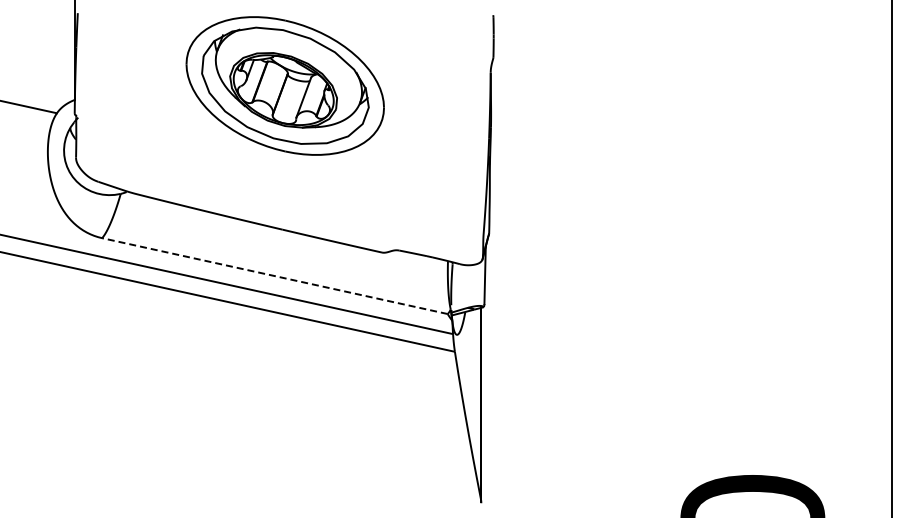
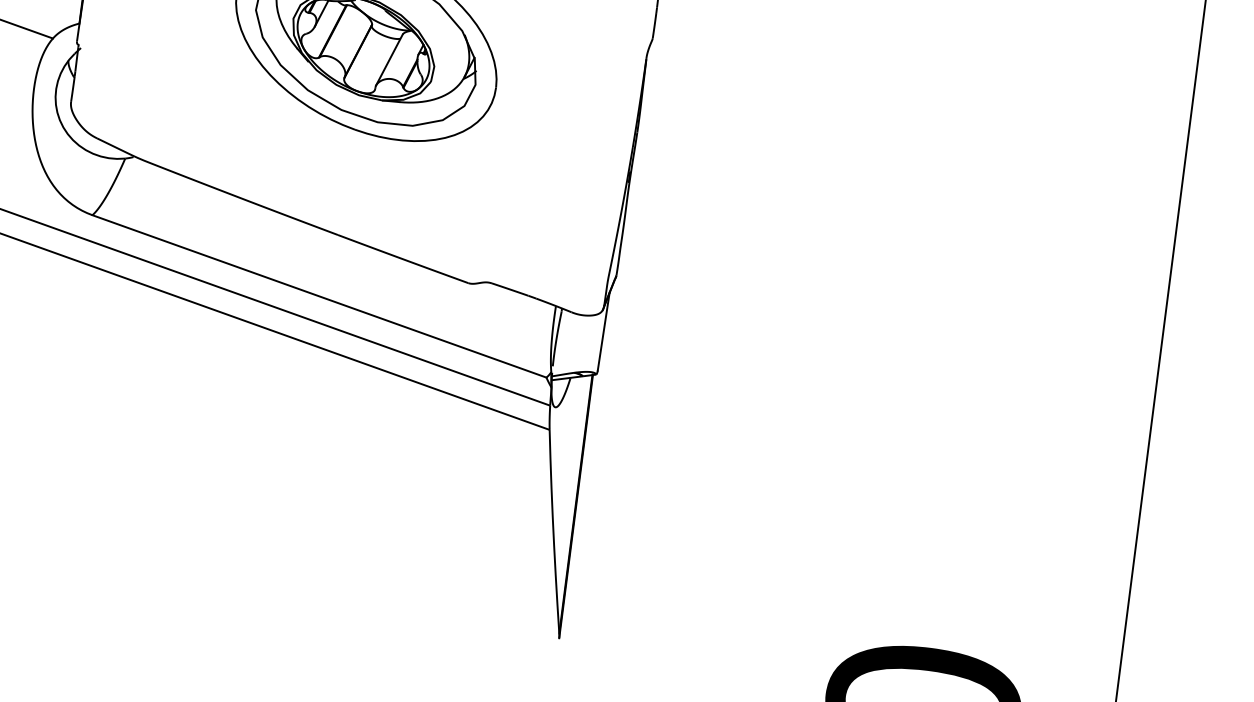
line: (274, 276) -> (318, 296), dashed -> solid

